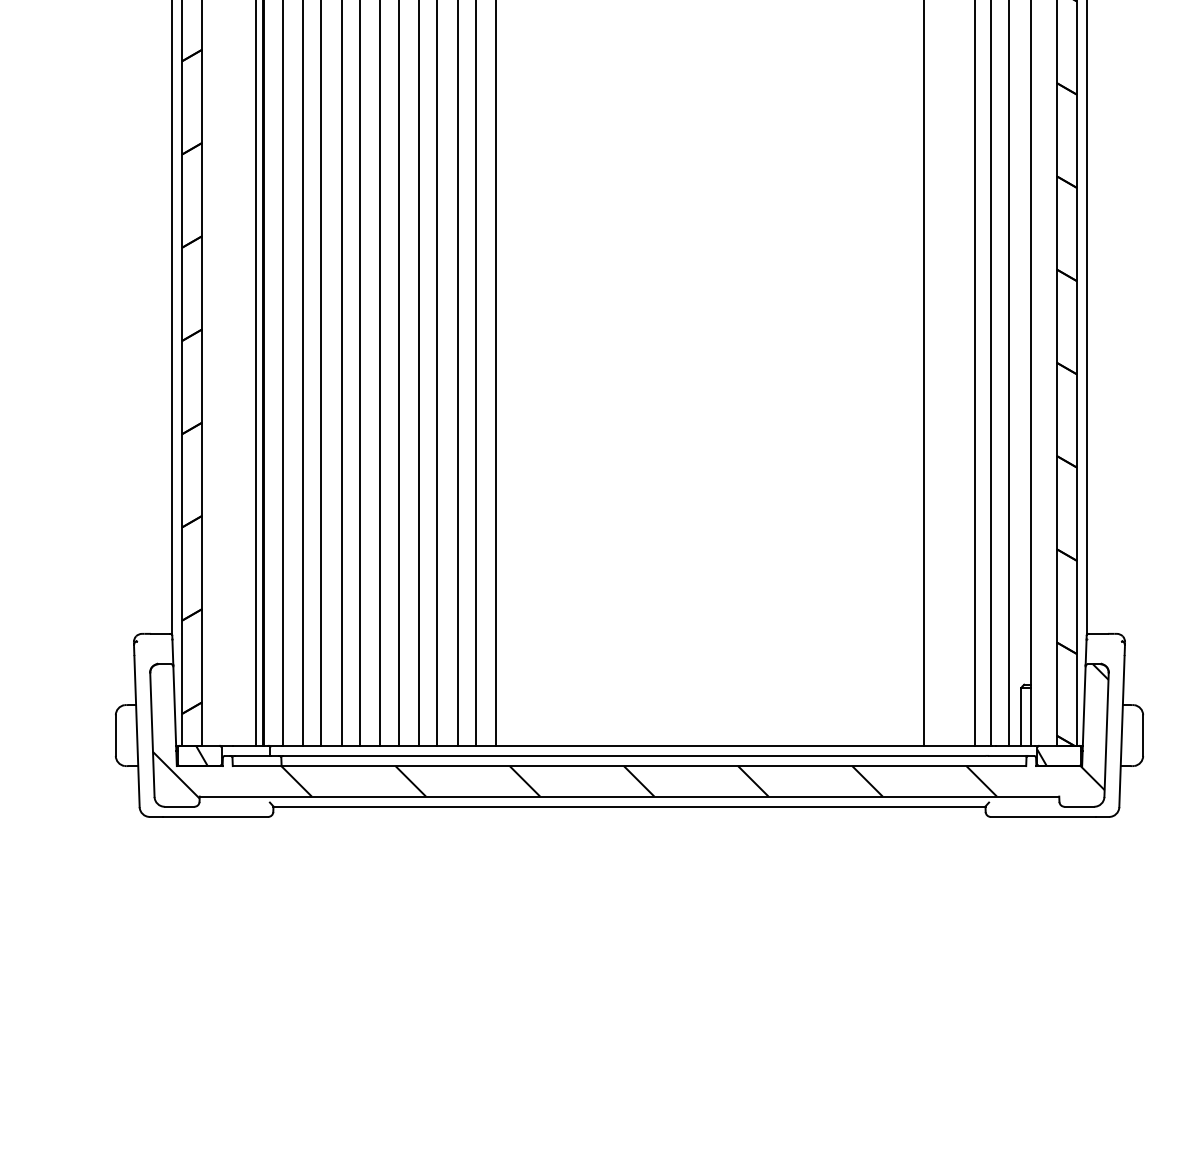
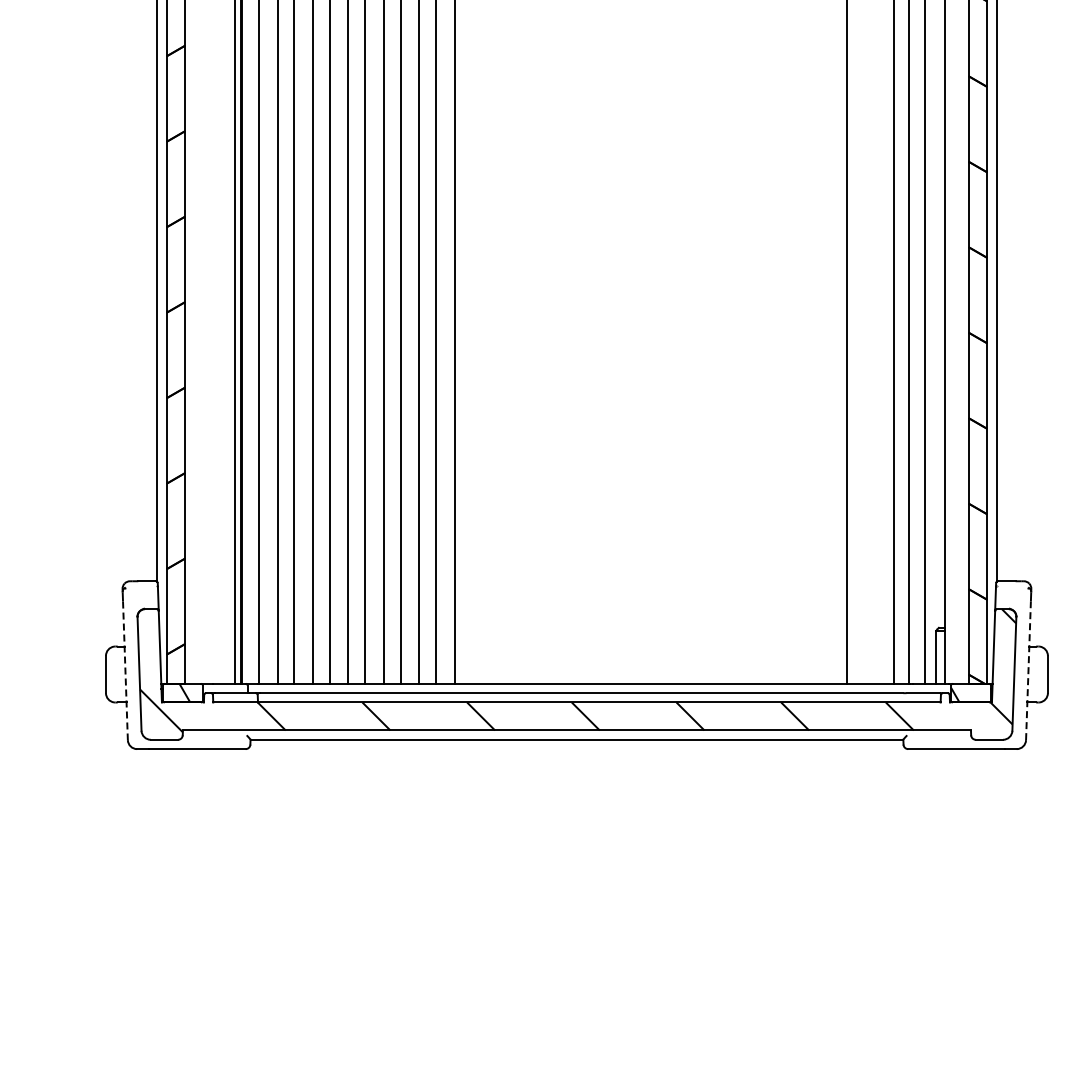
line: (1121, 731) -> (1028, 670), solid -> dashed
line: (137, 732) -> (125, 671), solid -> dashed

